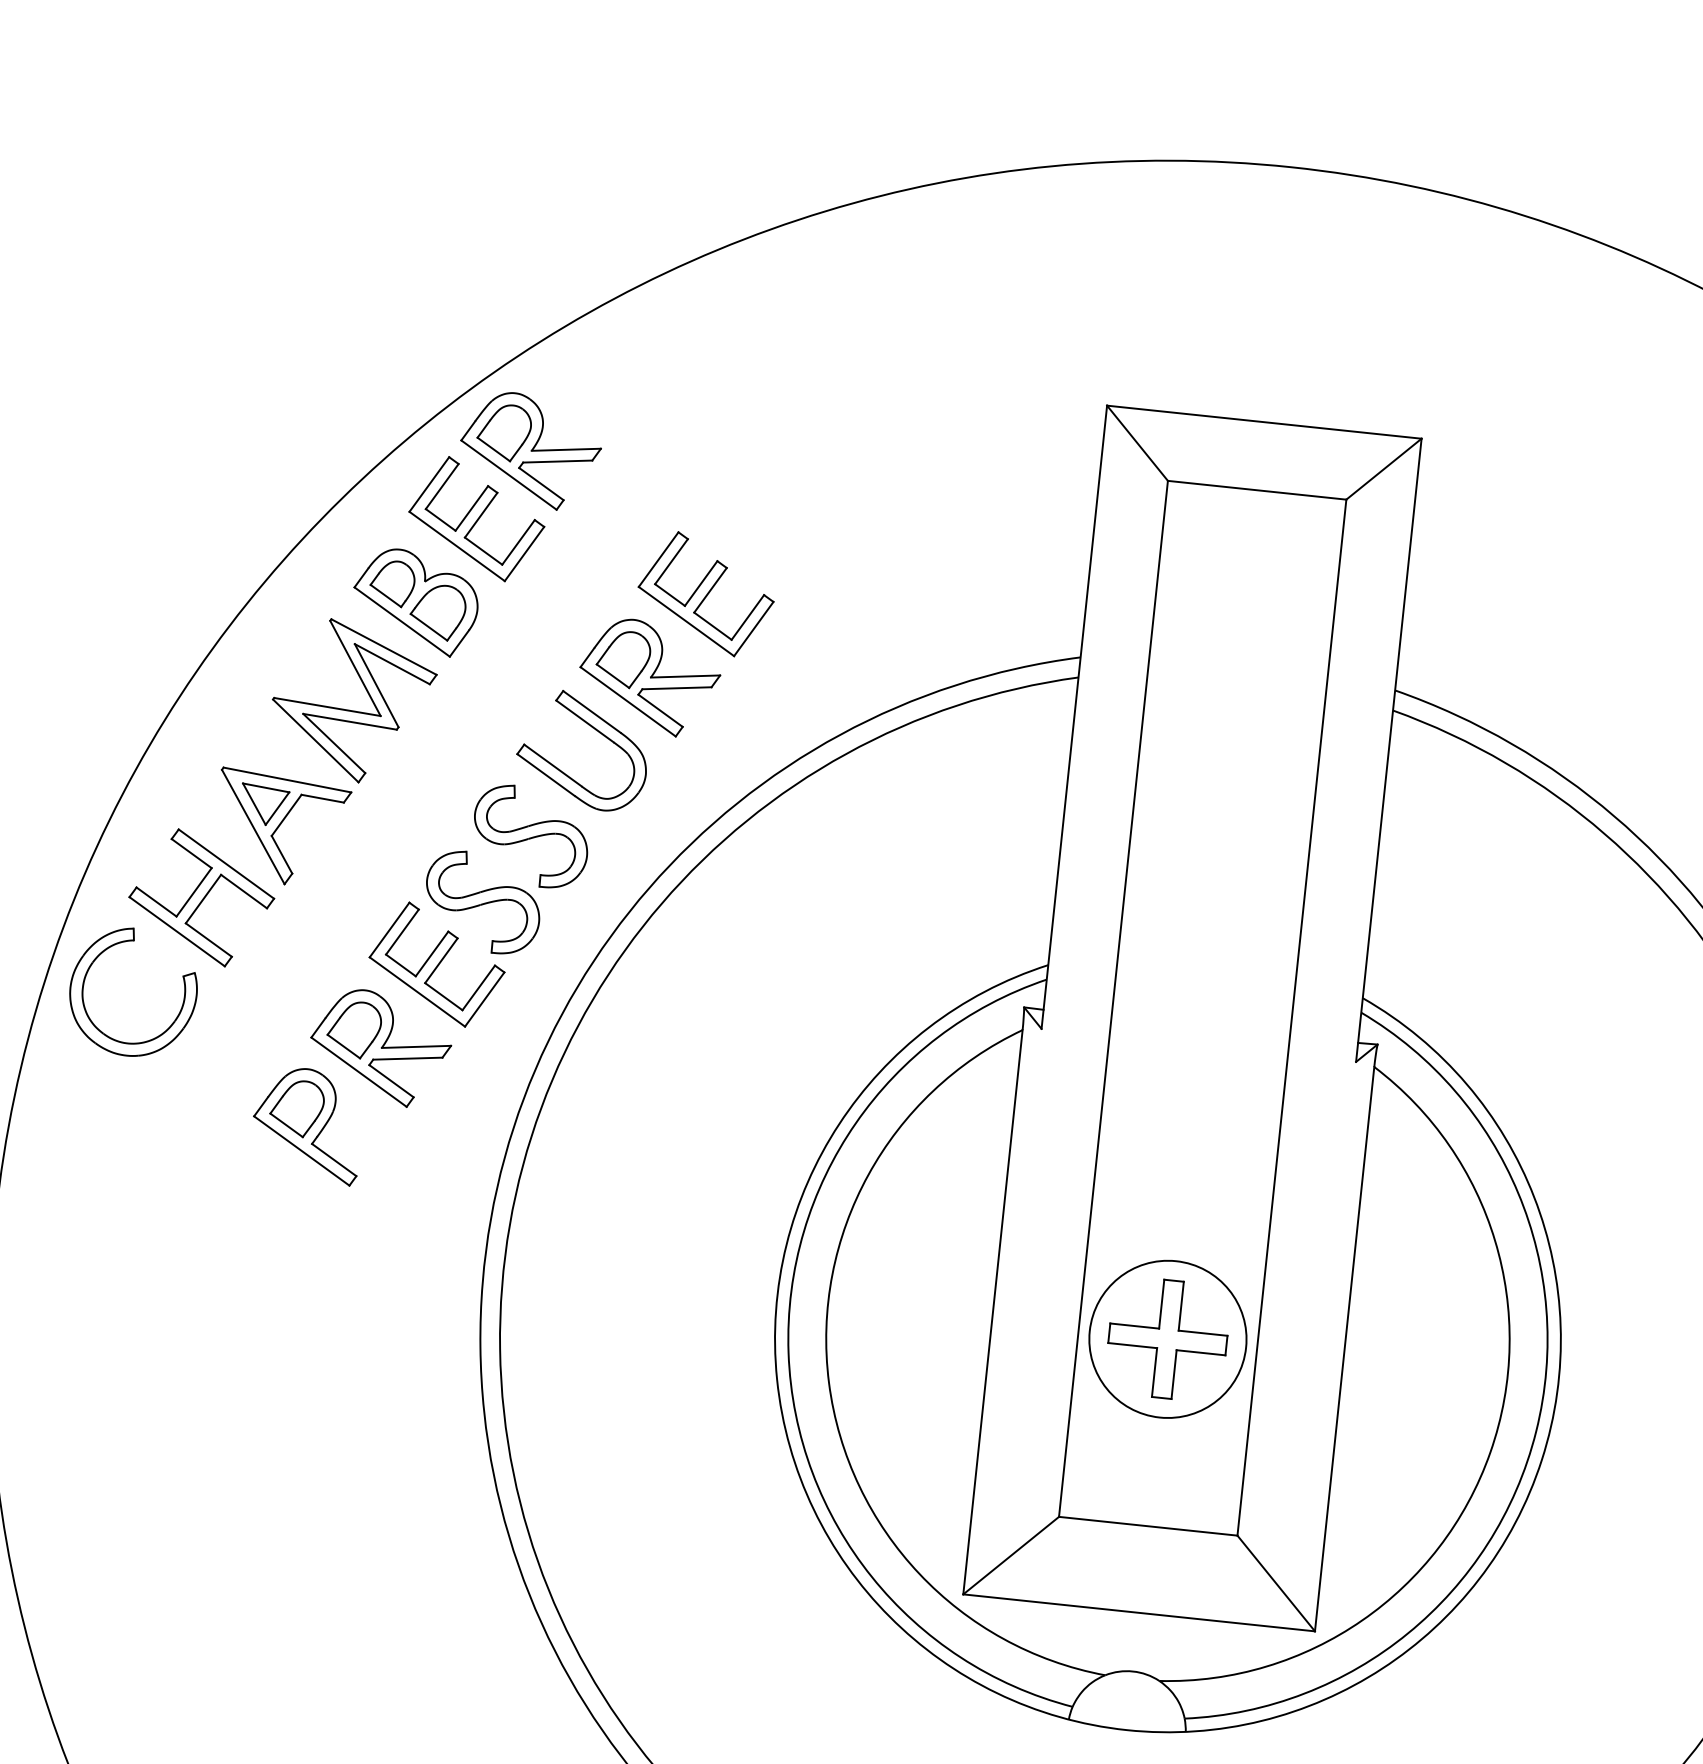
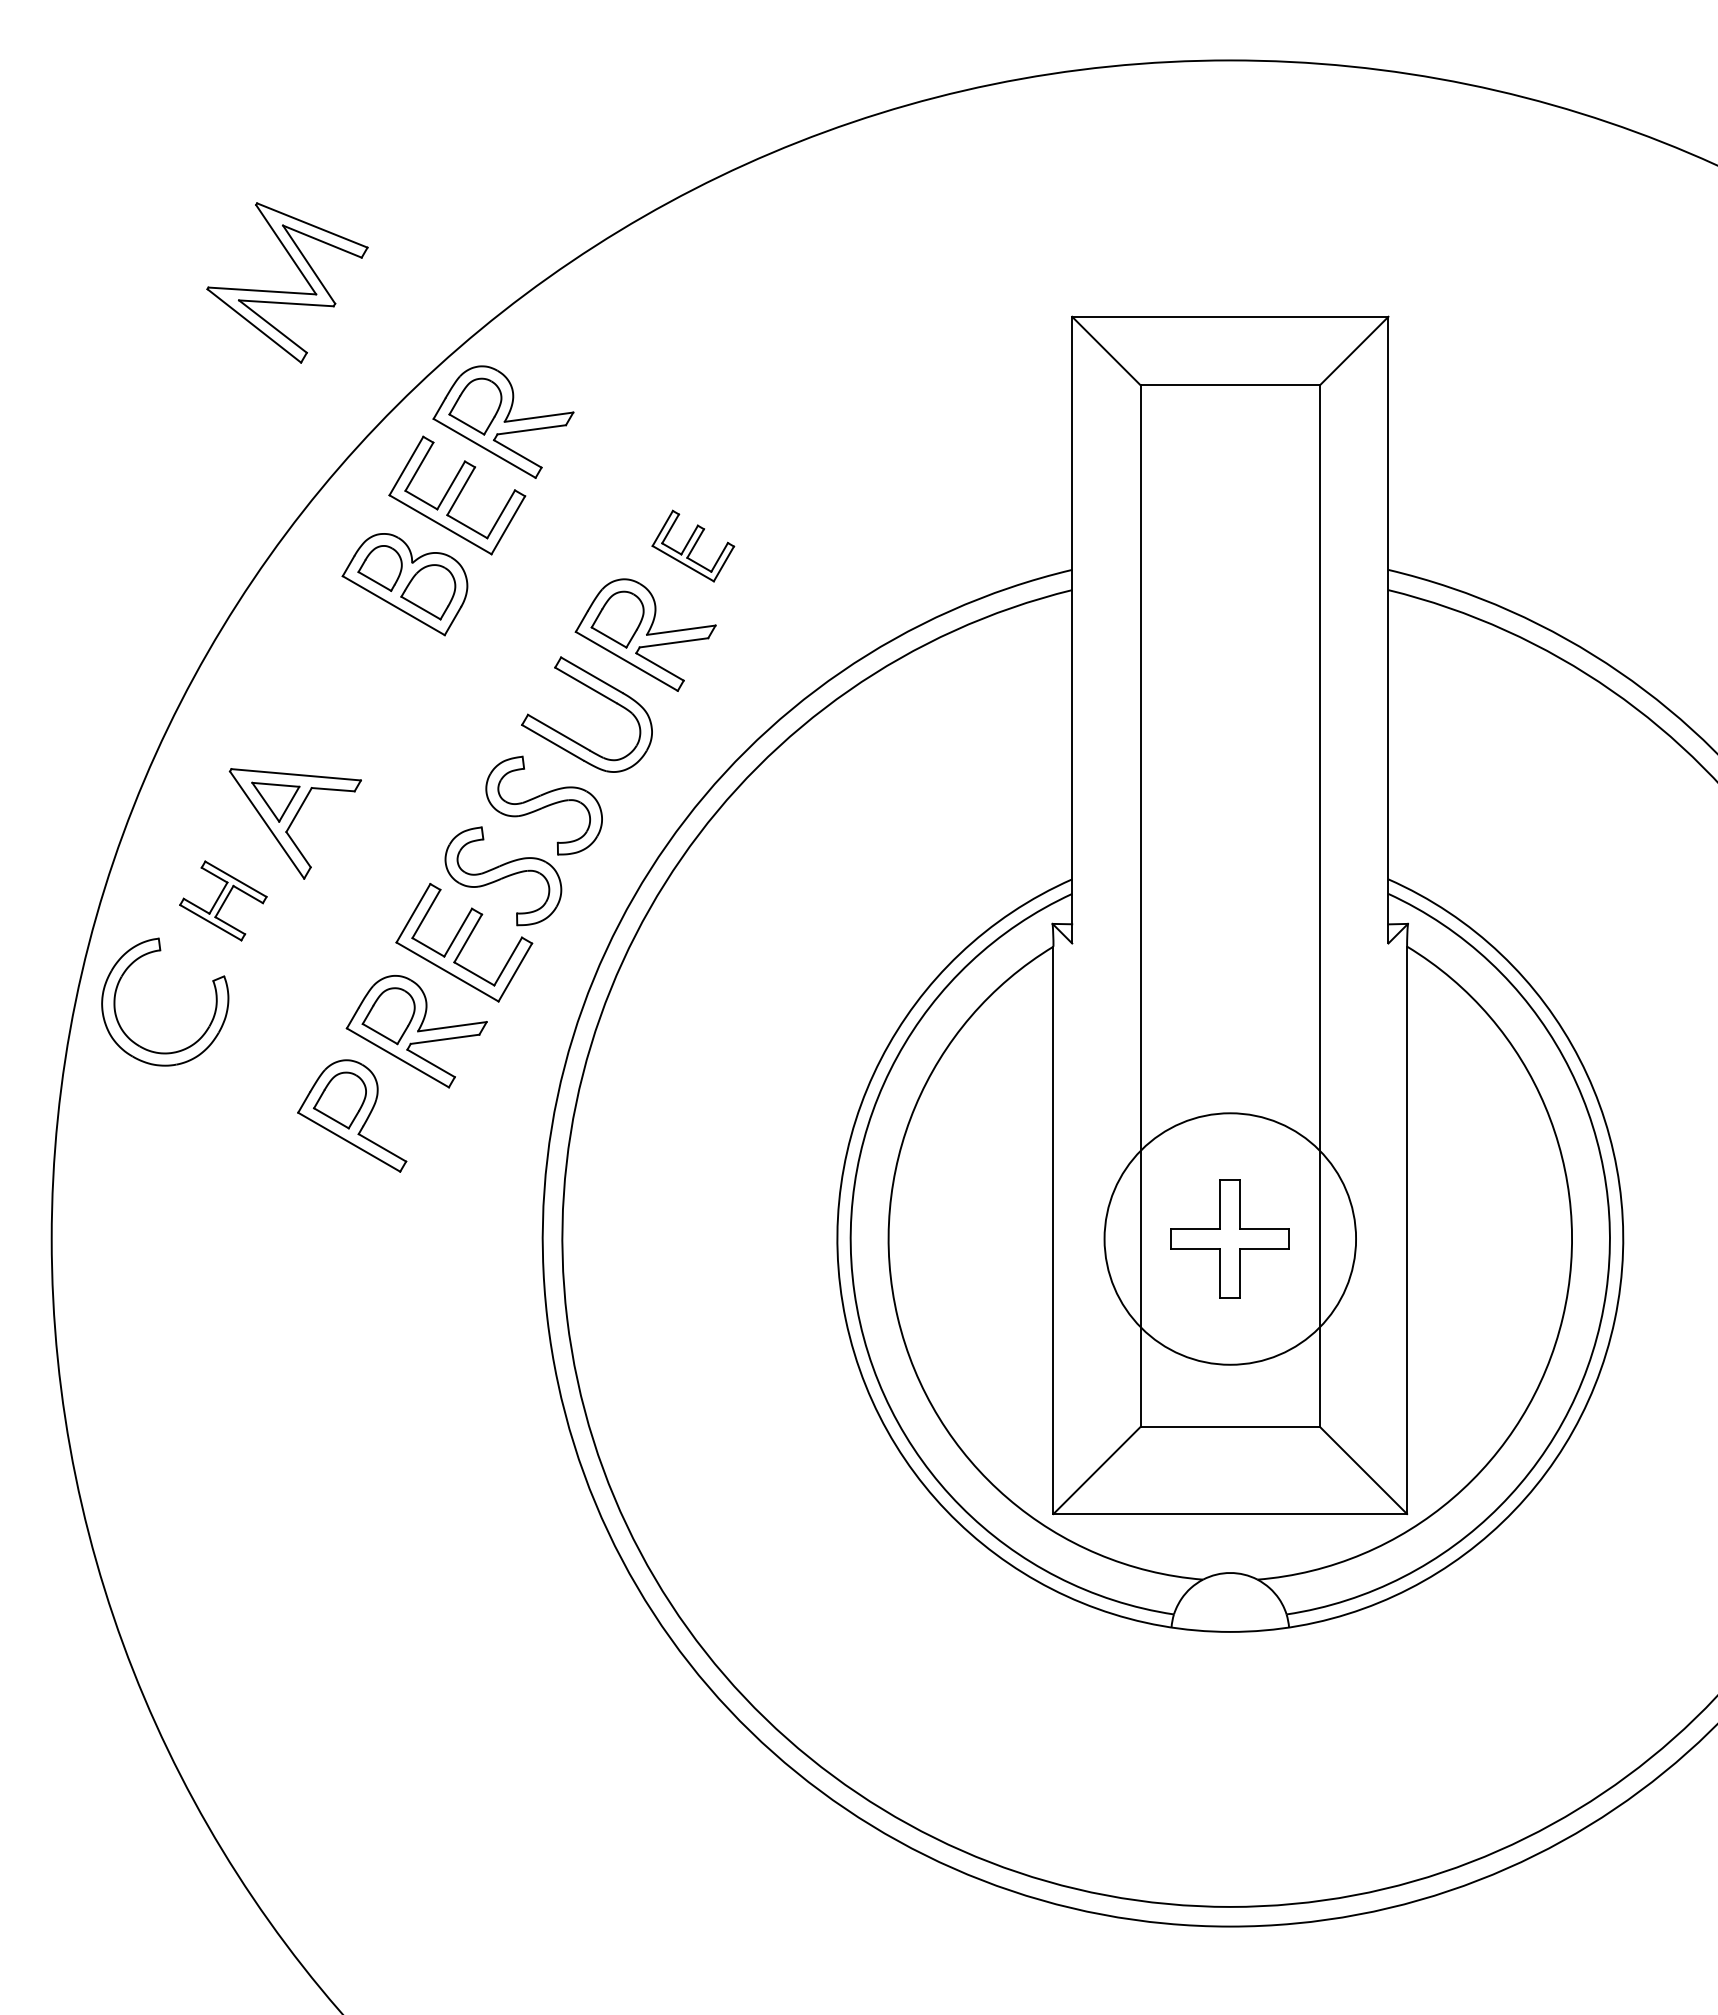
part: (706, 593) -> (693, 545), size x0.6
part: (352, 710) -> (287, 291), moved
part: (202, 897) -> (223, 900), size x0.6
circle: (1167, 1338) -> (1229, 1238), size x1.6

